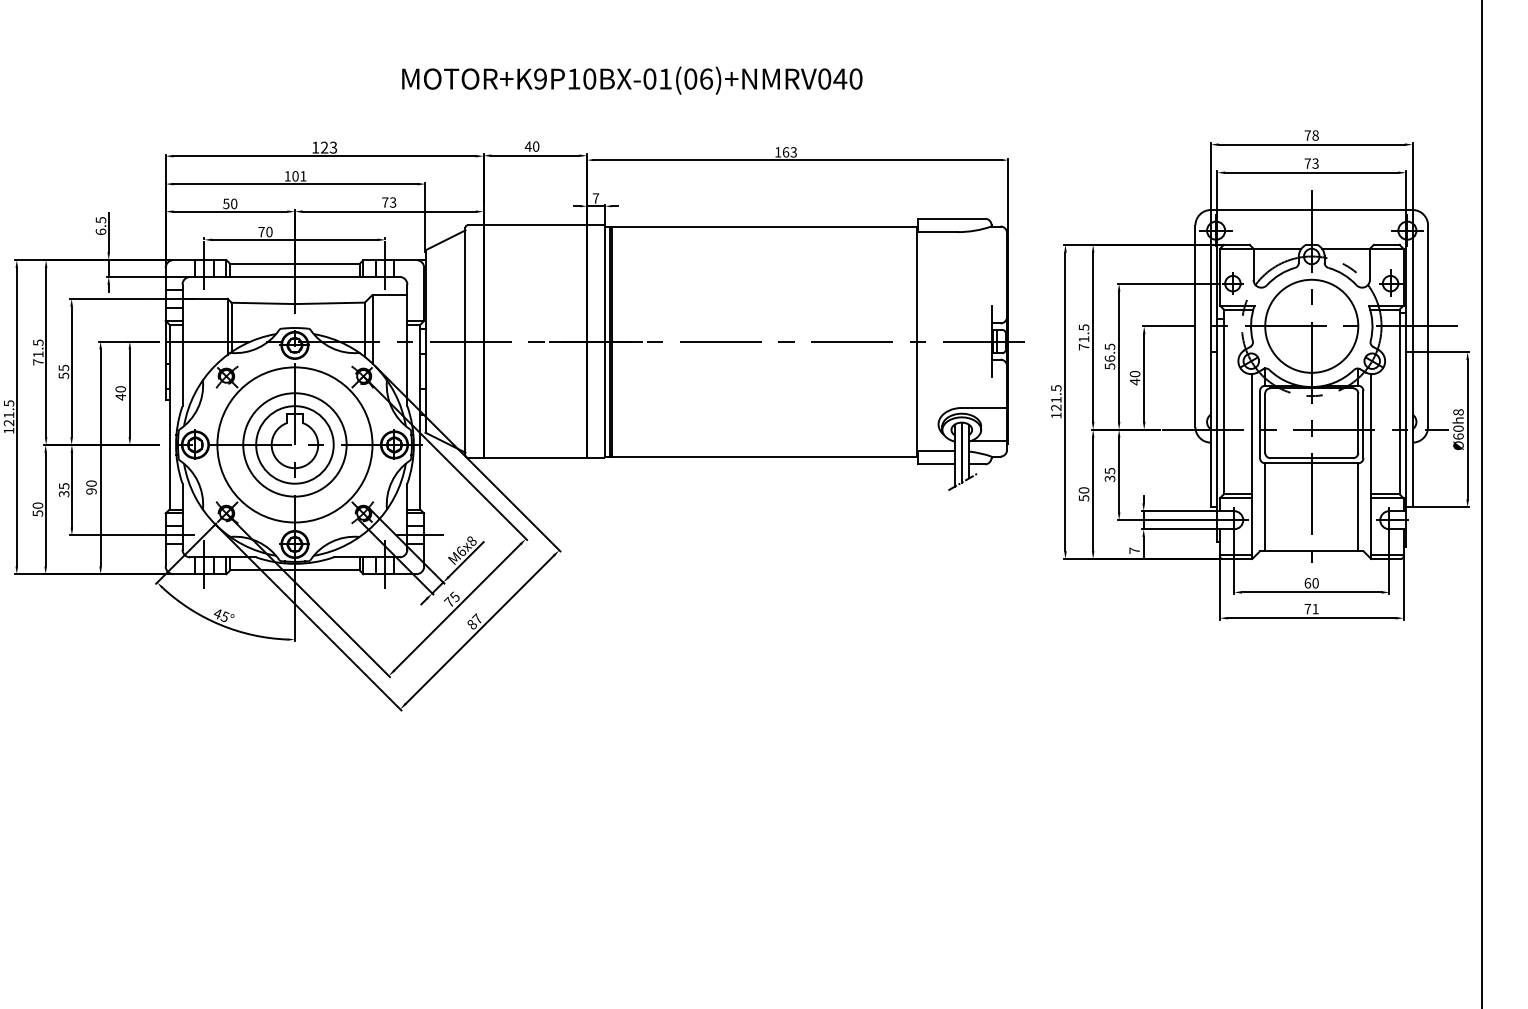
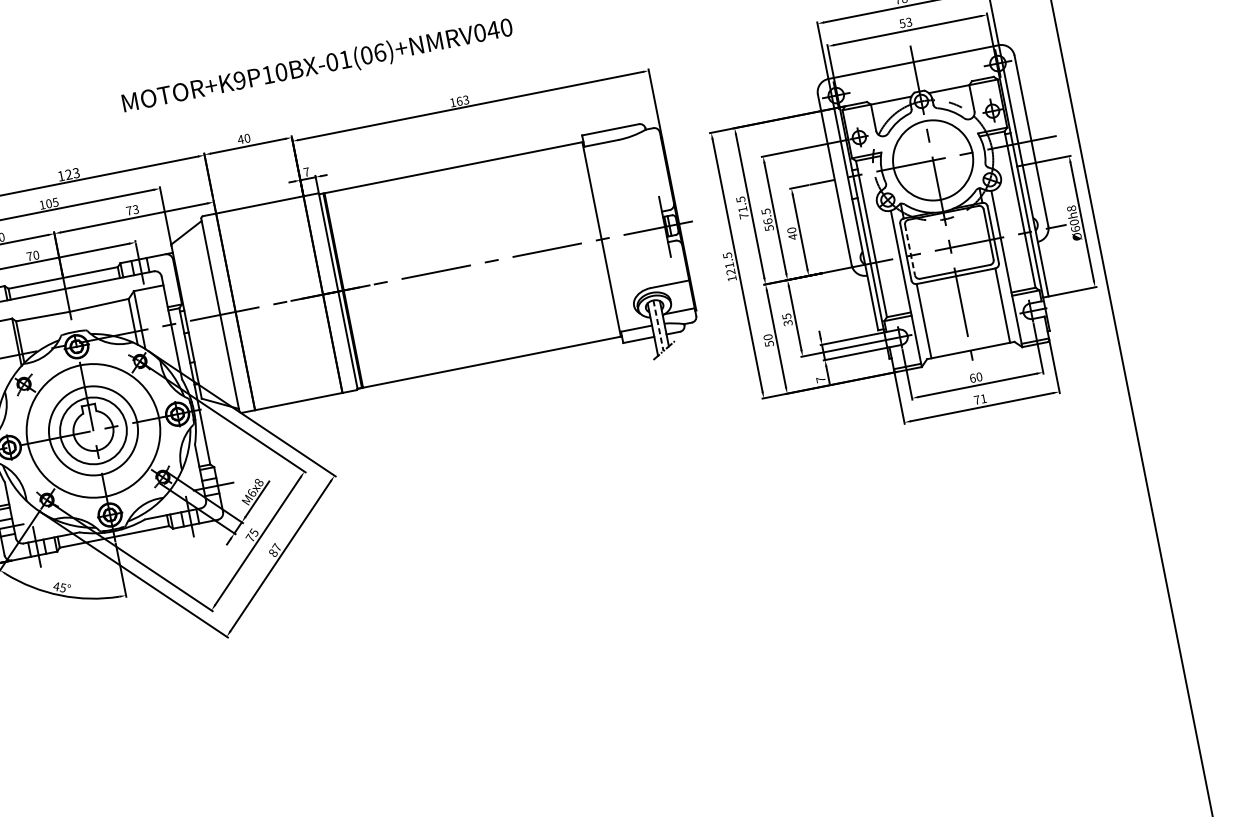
text: (1307, 163) -> (902, 23), 73 -> 53
text: (303, 176) -> (55, 202), 101 -> 105
line: (1265, 423) -> (910, 250), solid -> dashed
line: (961, 453) -> (658, 326), solid -> dashed

